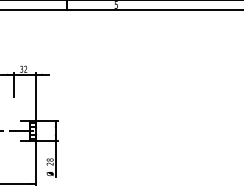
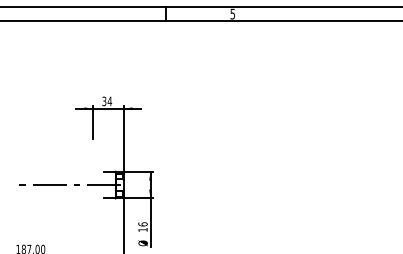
text: (25, 68) -> (109, 100), 32 -> 34
text: (49, 161) -> (142, 226), 28 -> 16

